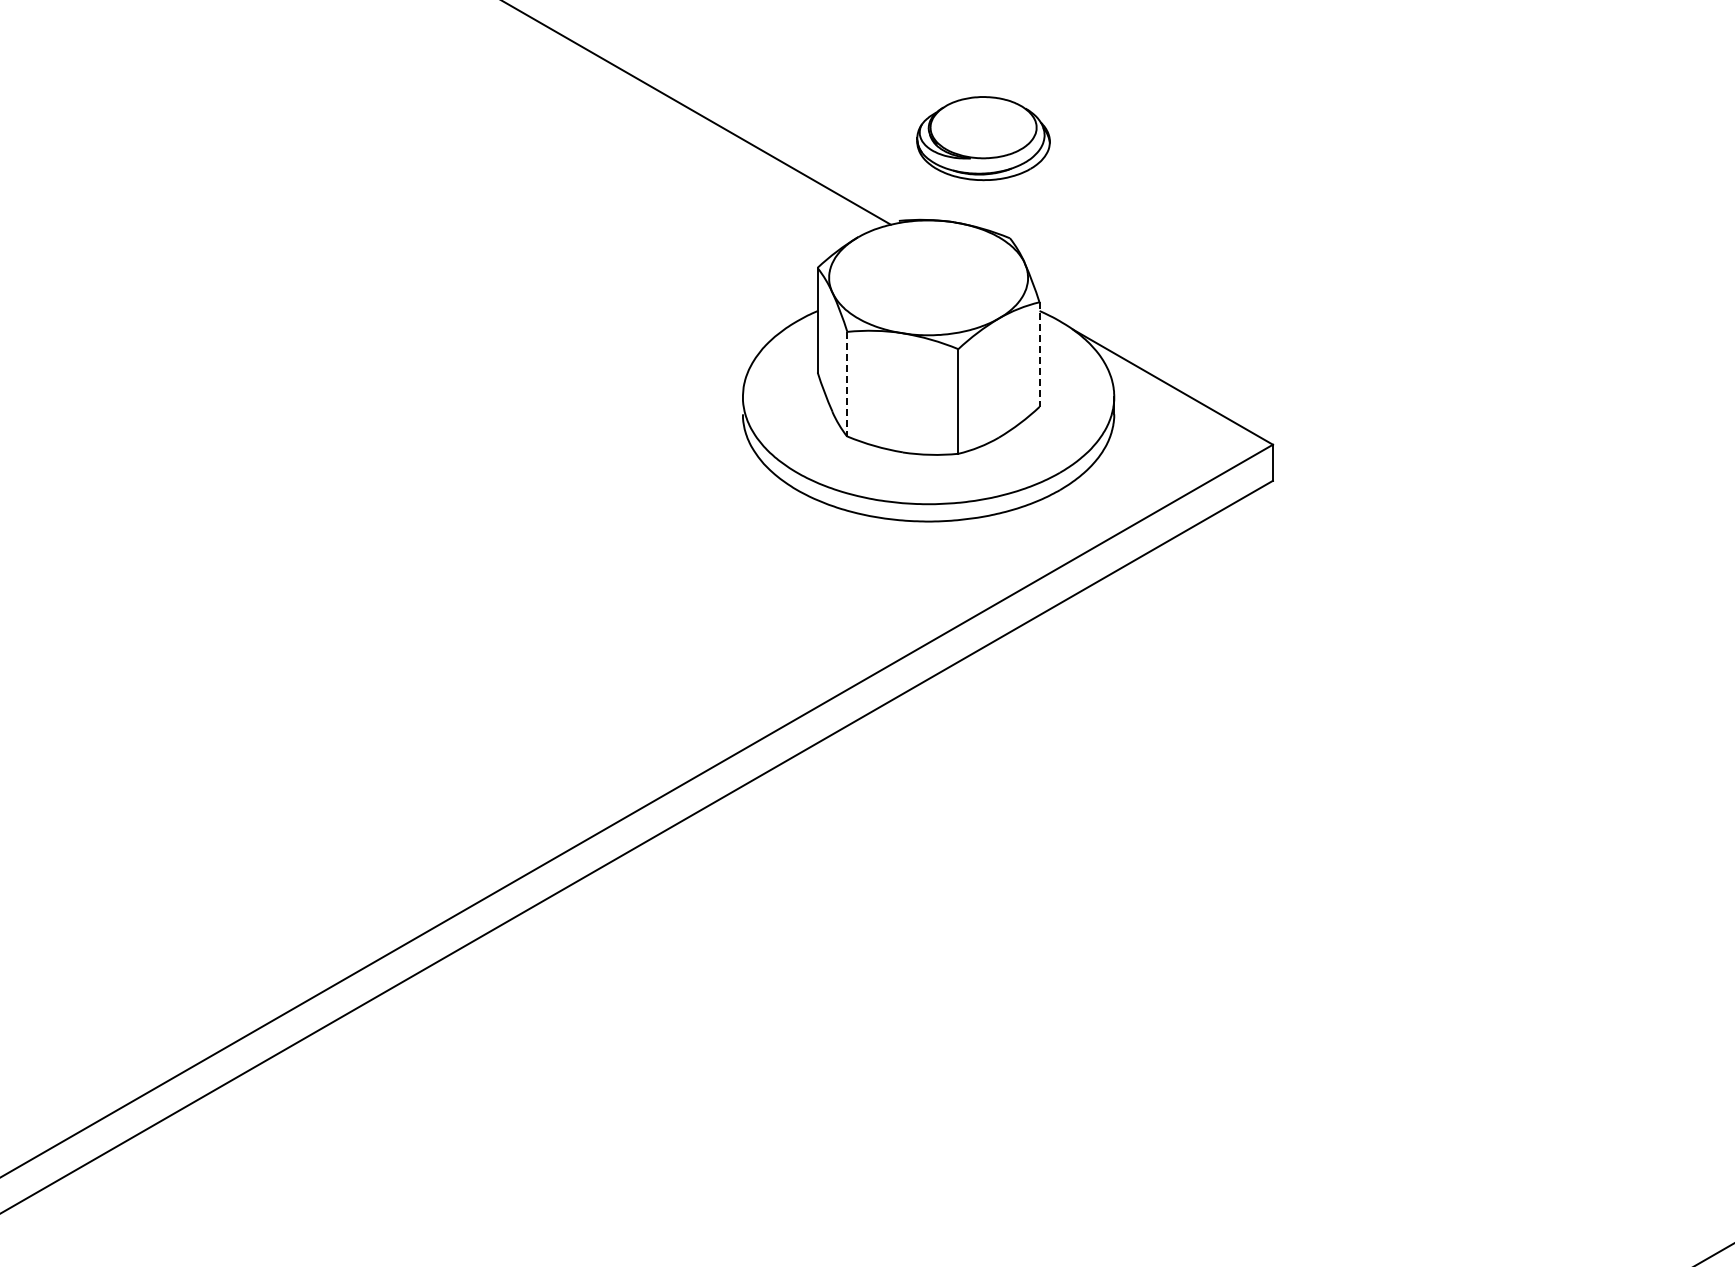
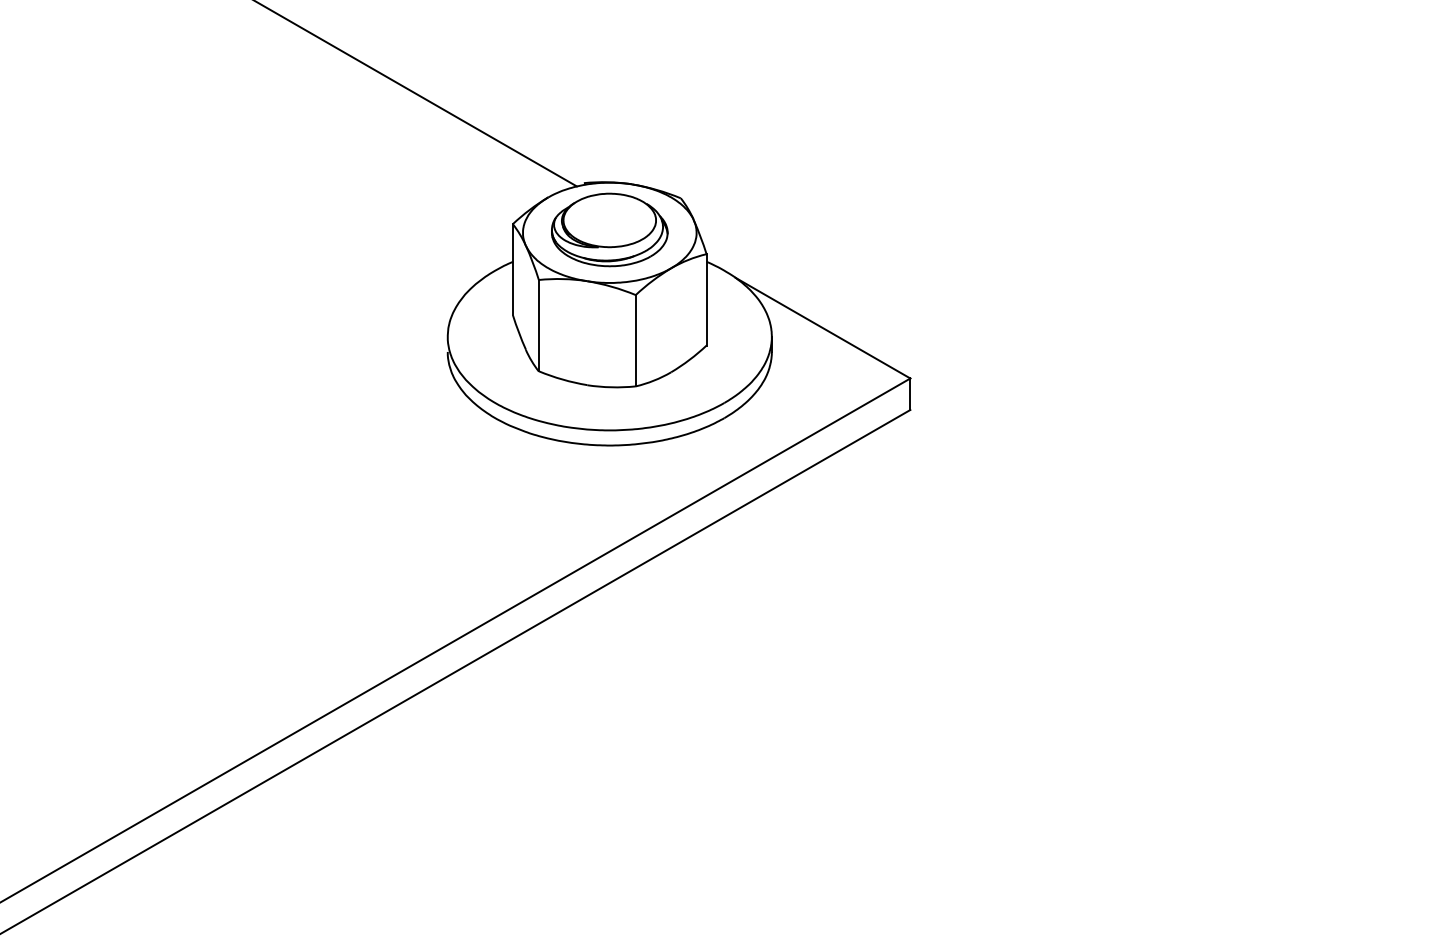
part: (983, 138) -> (609, 229), moved
line: (1039, 355) -> (706, 300), dashed -> solid
line: (847, 384) -> (539, 325), dashed -> solid

